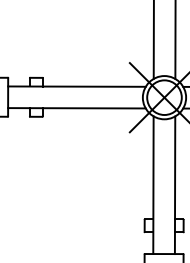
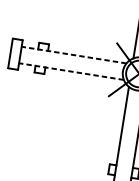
line: (76, 86) -> (73, 54), solid -> dashed
line: (76, 108) -> (71, 71), solid -> dashed

